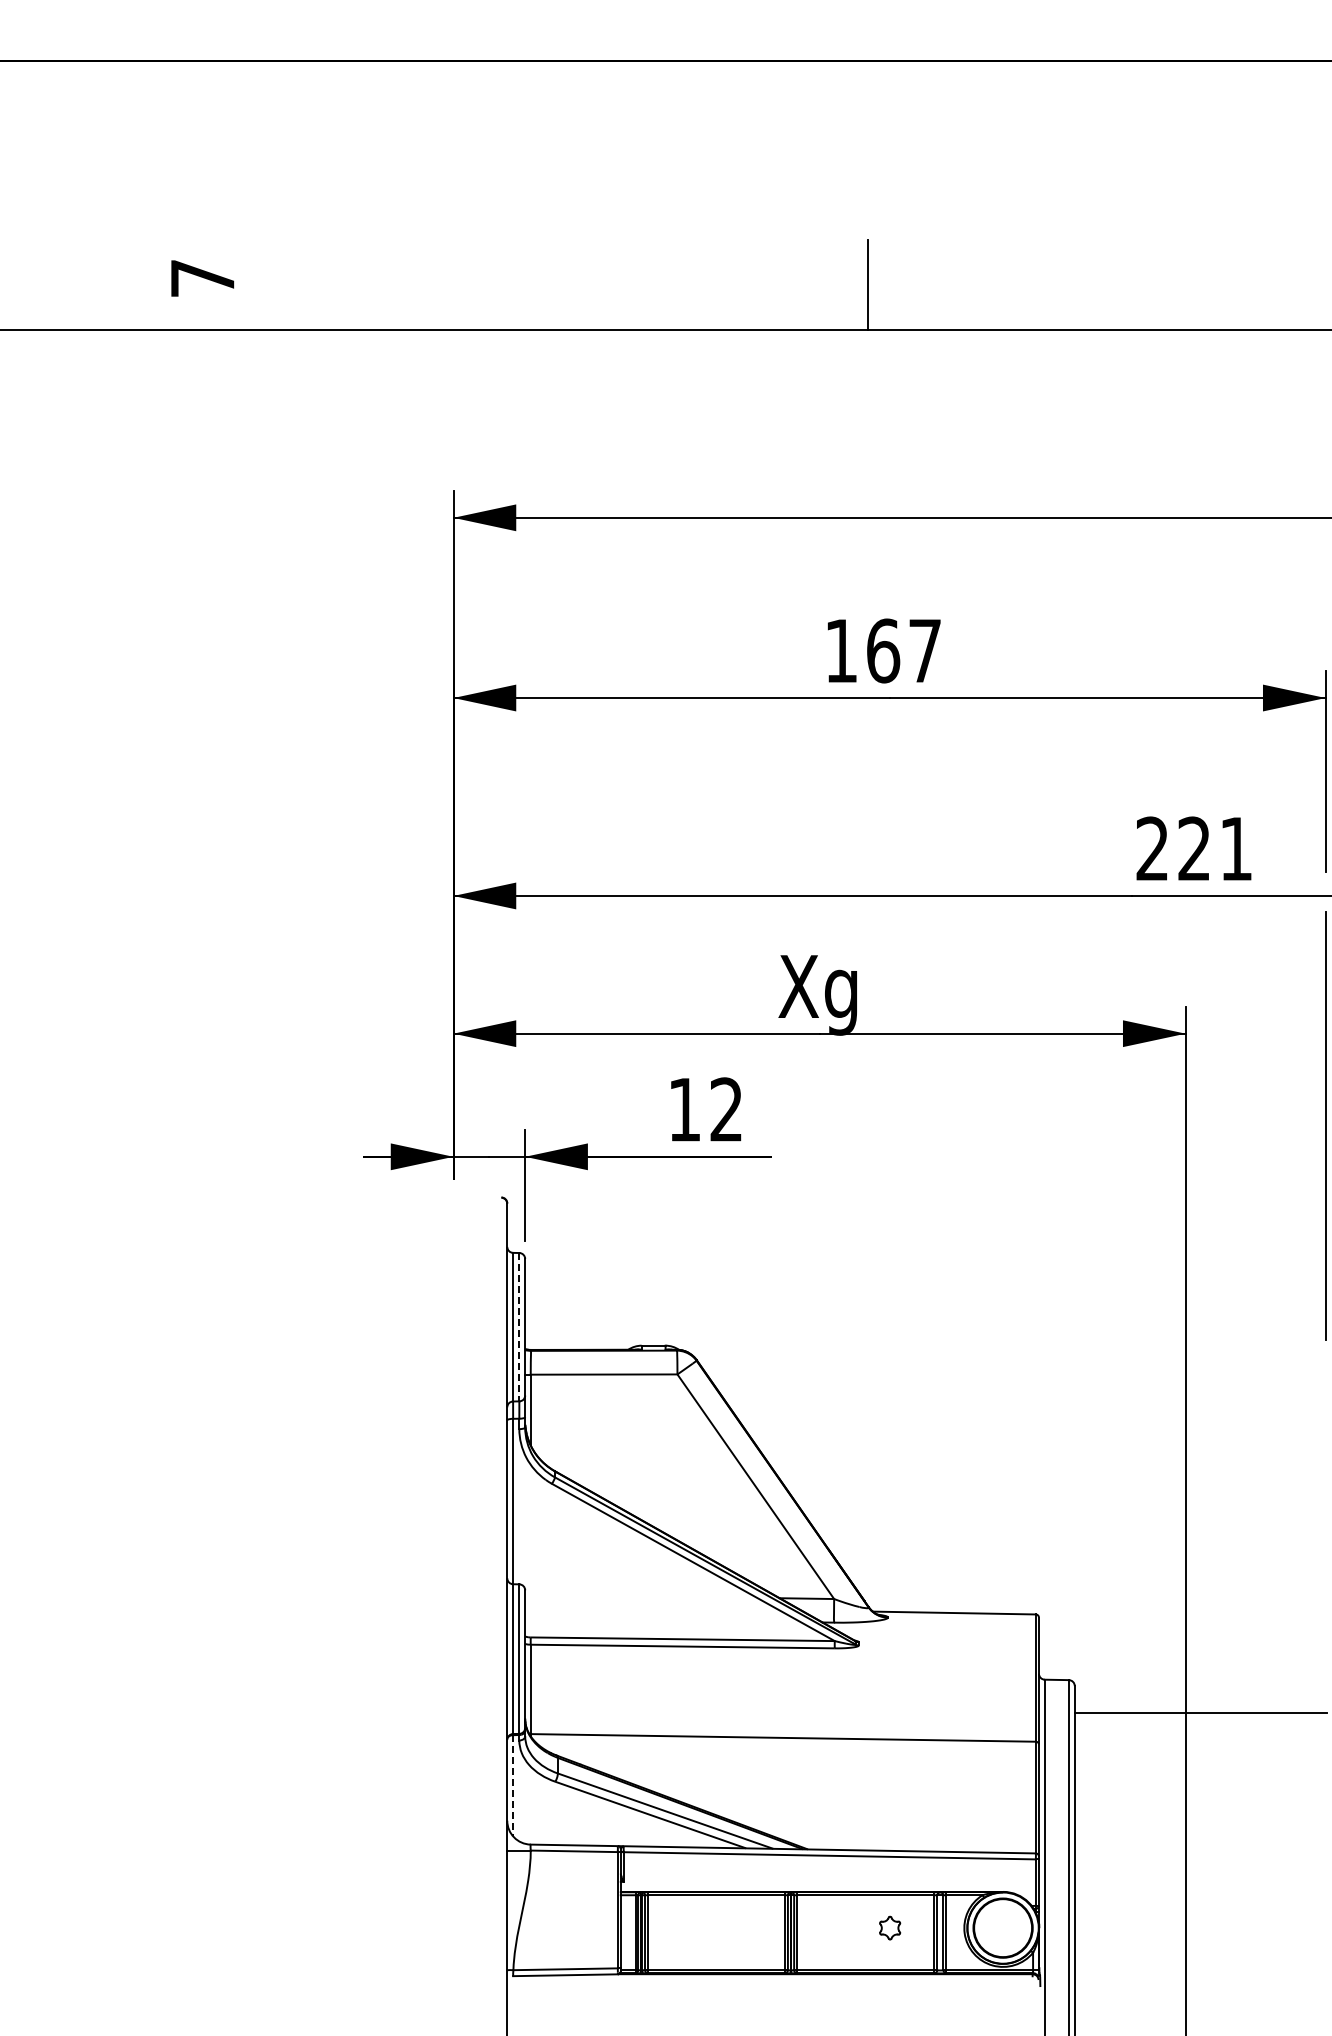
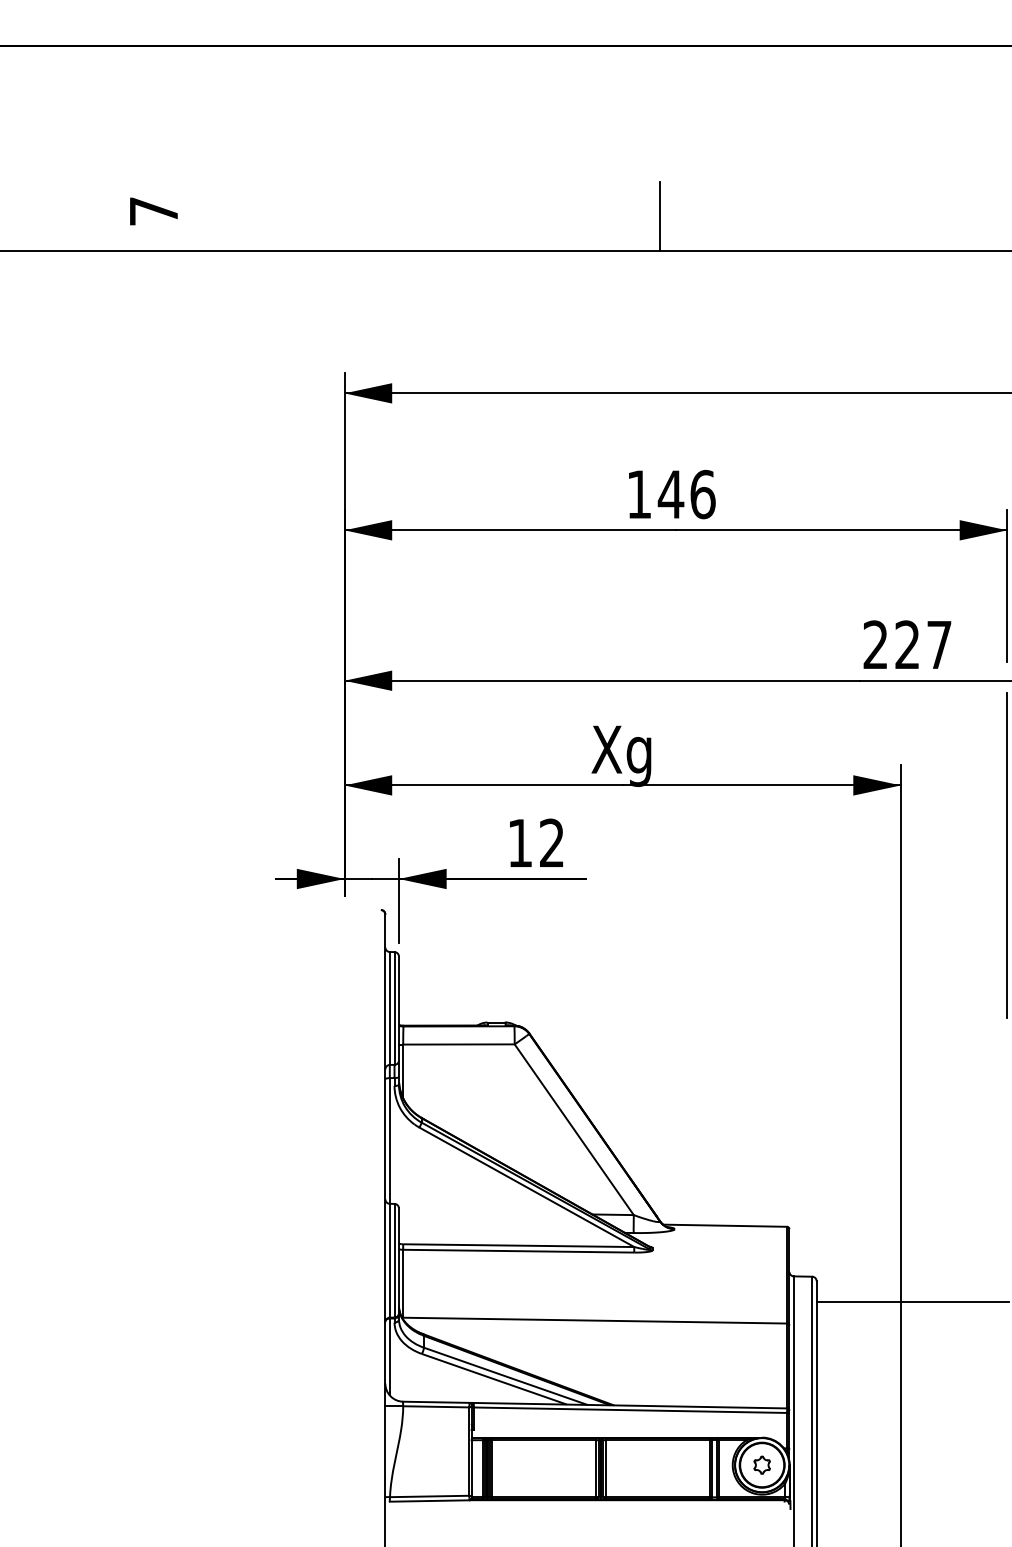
text: (903, 650) -> (686, 494), 167 -> 146
text: (1236, 848) -> (939, 644), 221 -> 227
line: (519, 1327) -> (394, 1008), dashed -> solid
line: (513, 1785) -> (390, 1356), dashed -> solid
part: (890, 1927) -> (762, 1464), moved

